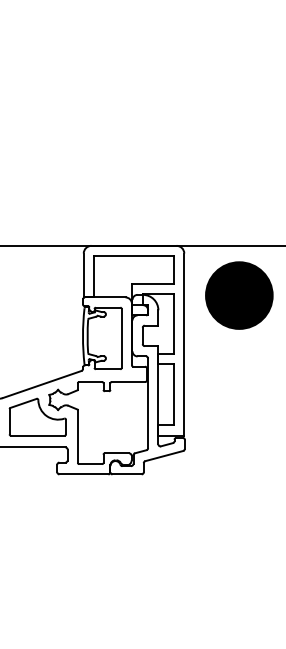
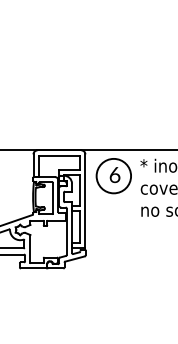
fill: (238, 294) -> (113, 175), removed

